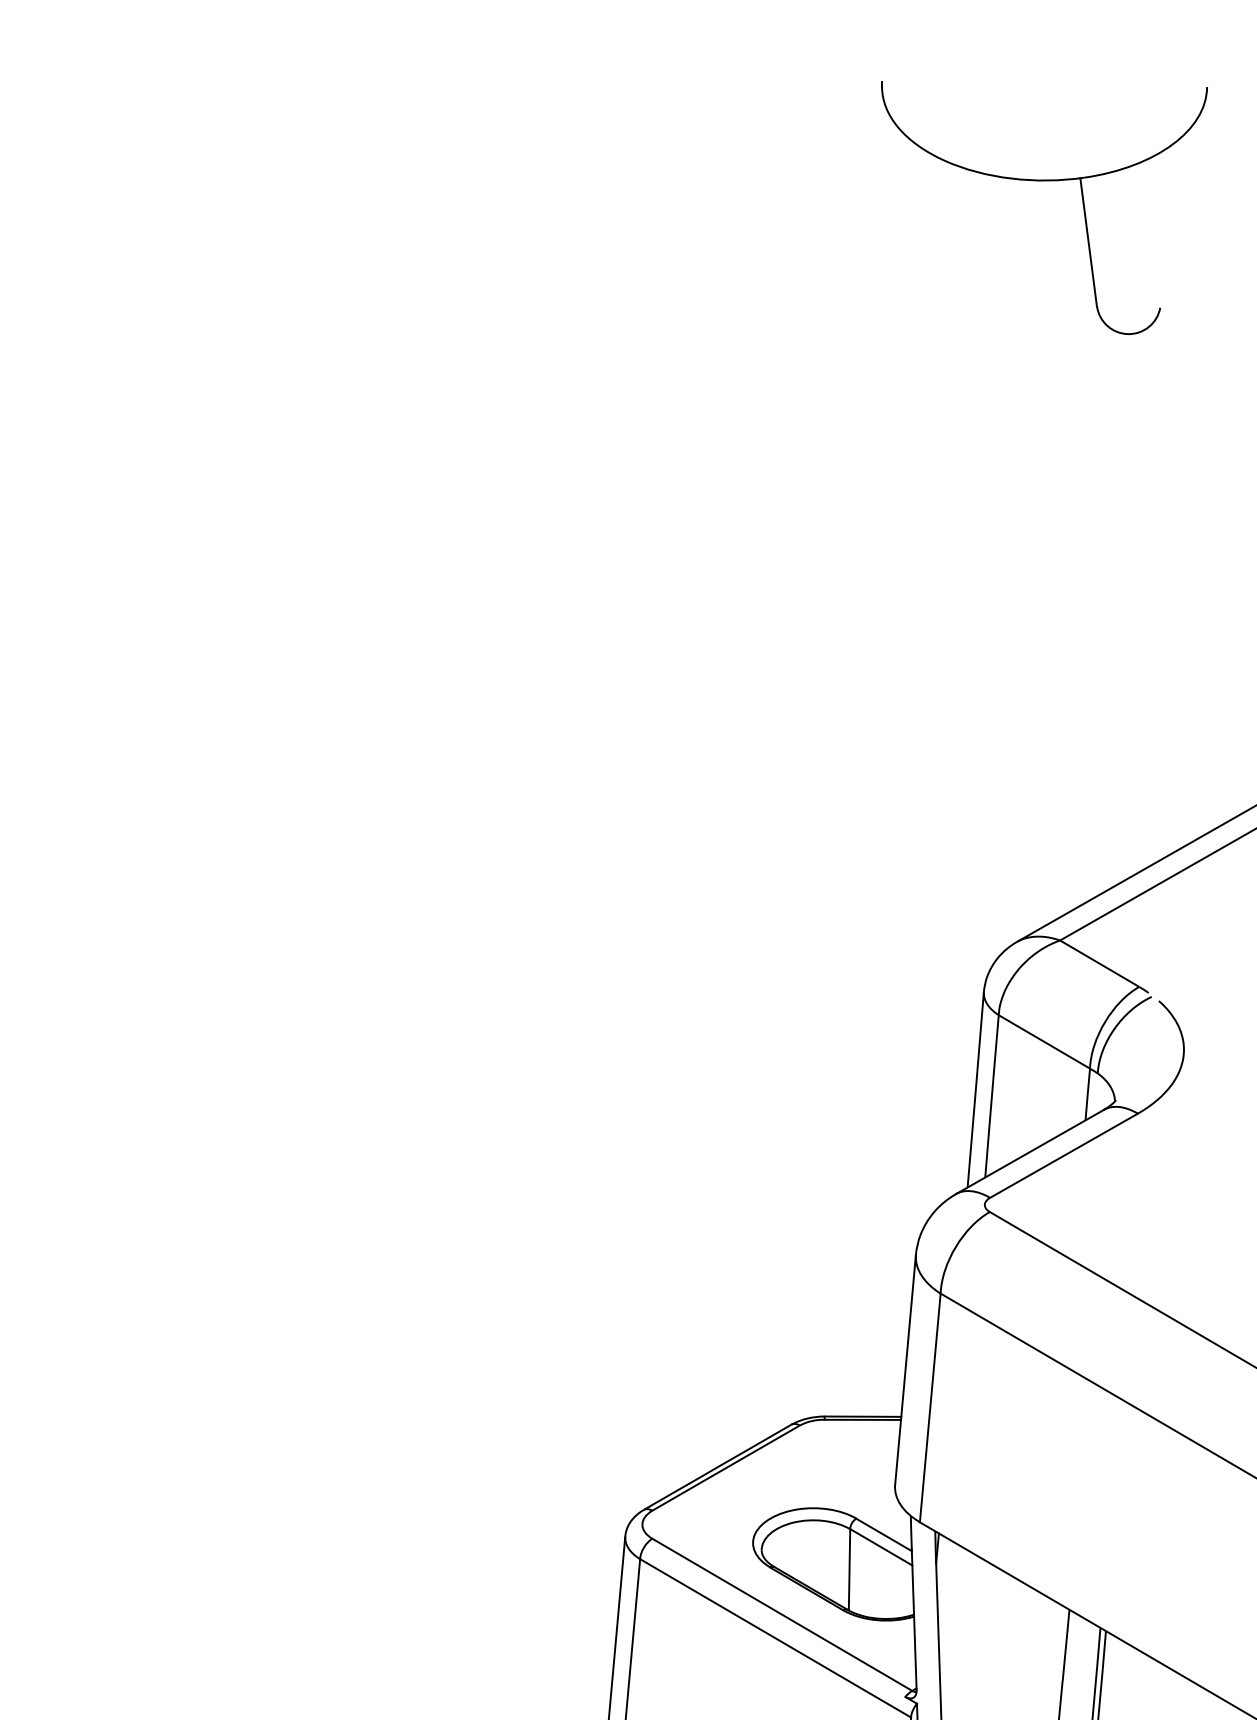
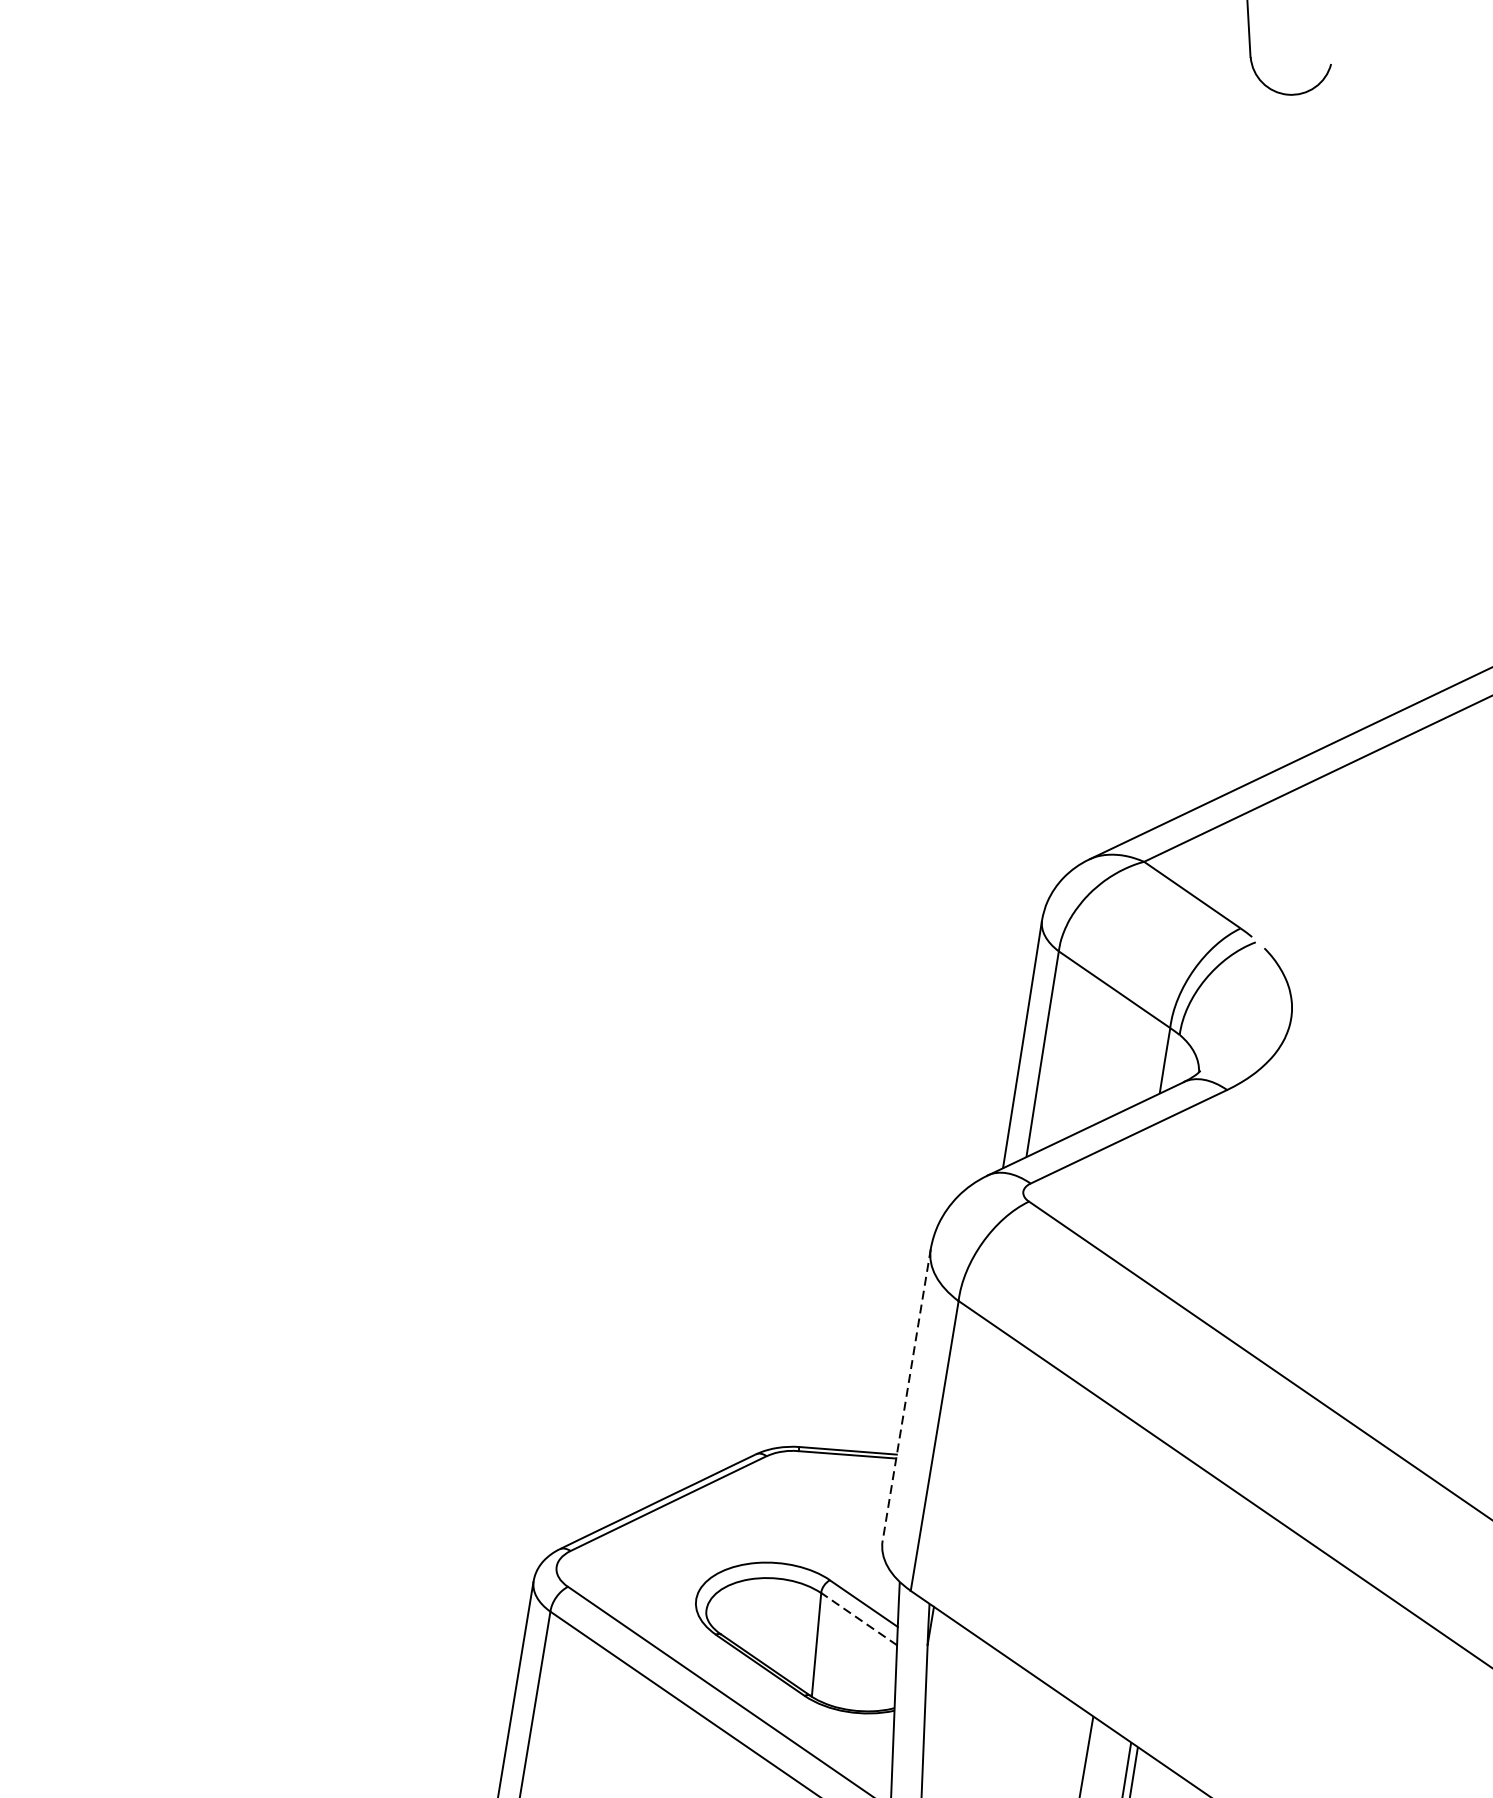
line: (905, 1370) -> (906, 1395), solid -> dashed
line: (880, 1547) -> (858, 1619), solid -> dashed

